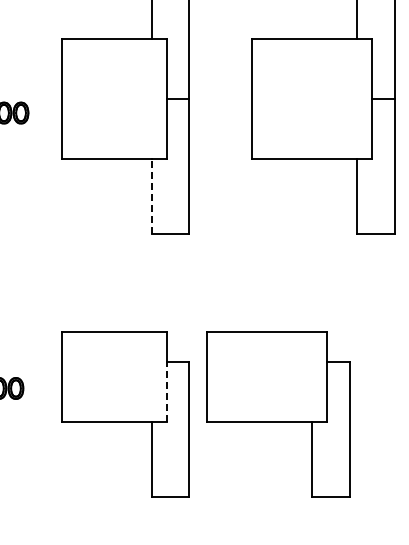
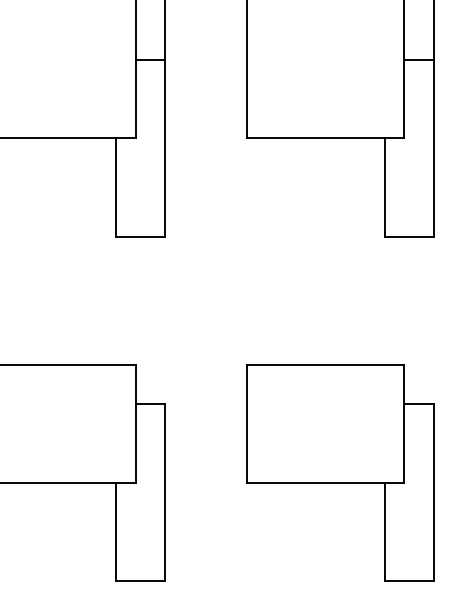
line: (151, 196) -> (115, 187), dashed -> solid
line: (166, 391) -> (135, 442), dashed -> solid
part: (278, 414) -> (340, 472), moved

